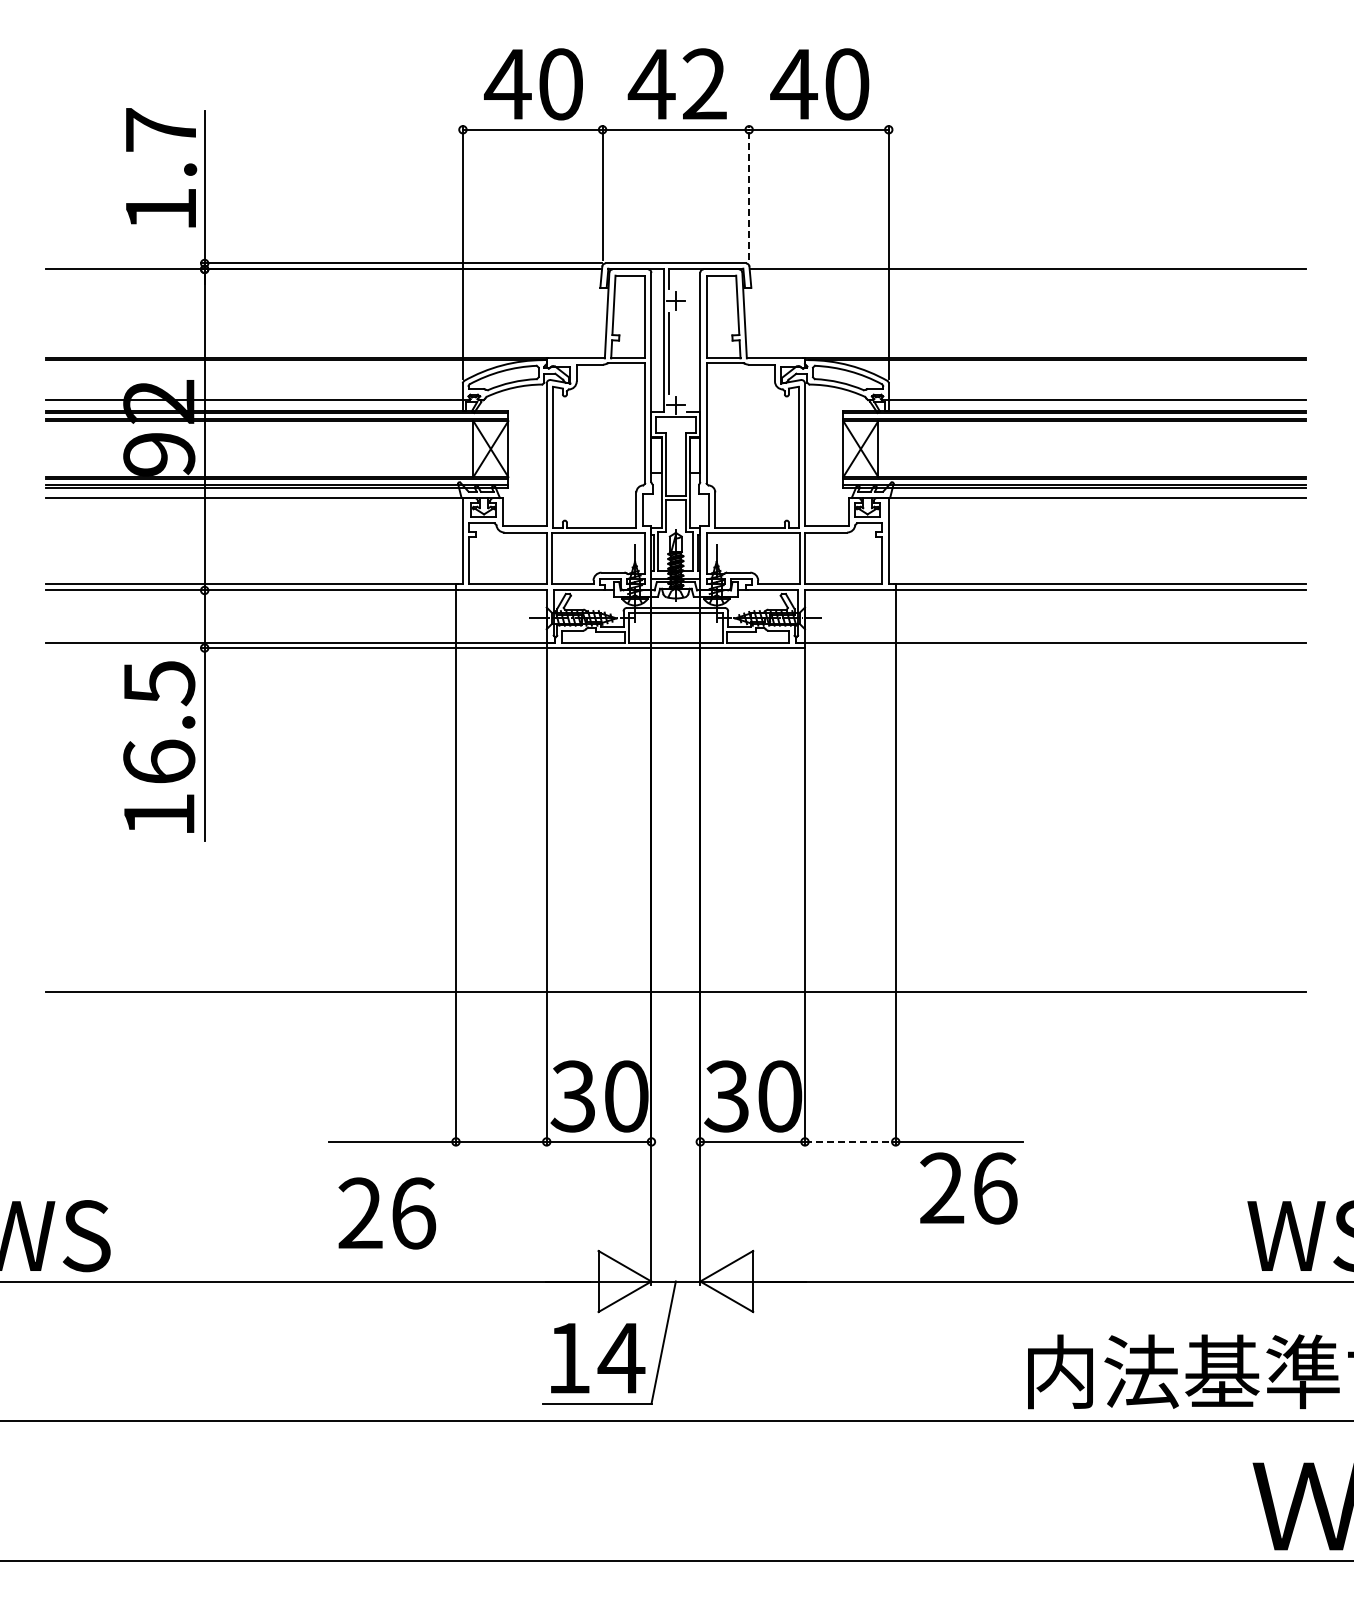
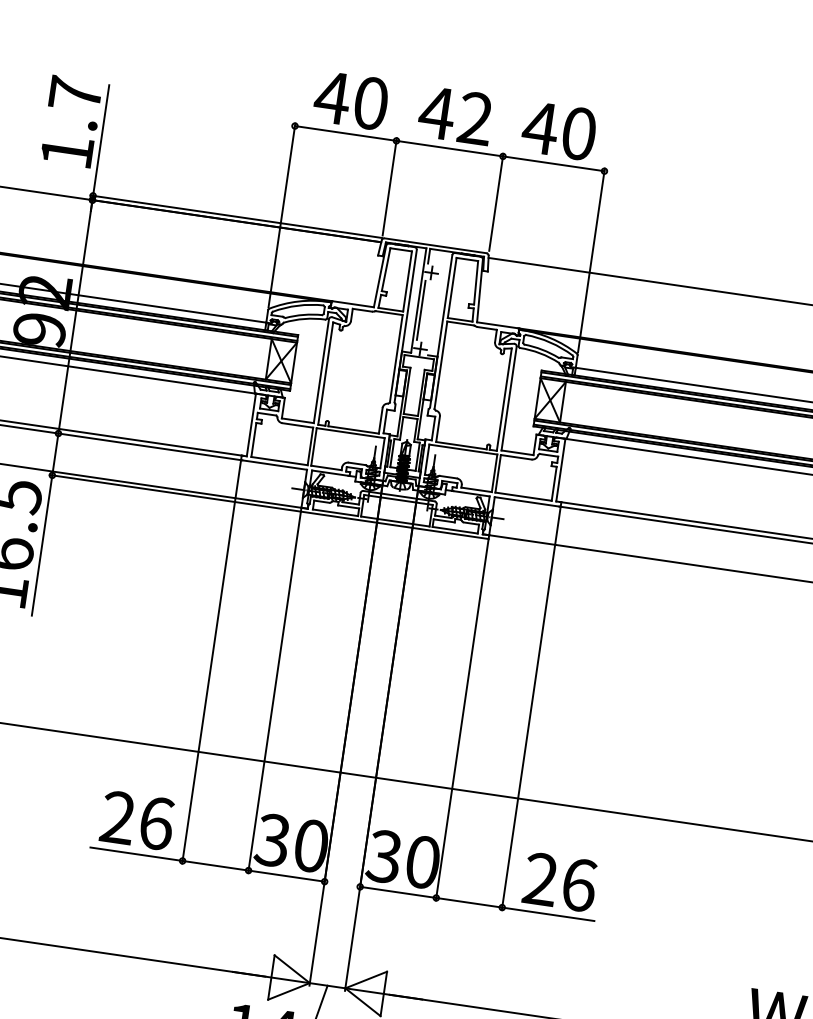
line: (749, 193) -> (496, 202), dashed -> solid
line: (850, 1141) -> (469, 902), dashed -> solid
text: (968, 1188) -> (559, 882), moved
text: (387, 1213) -> (137, 820), moved

